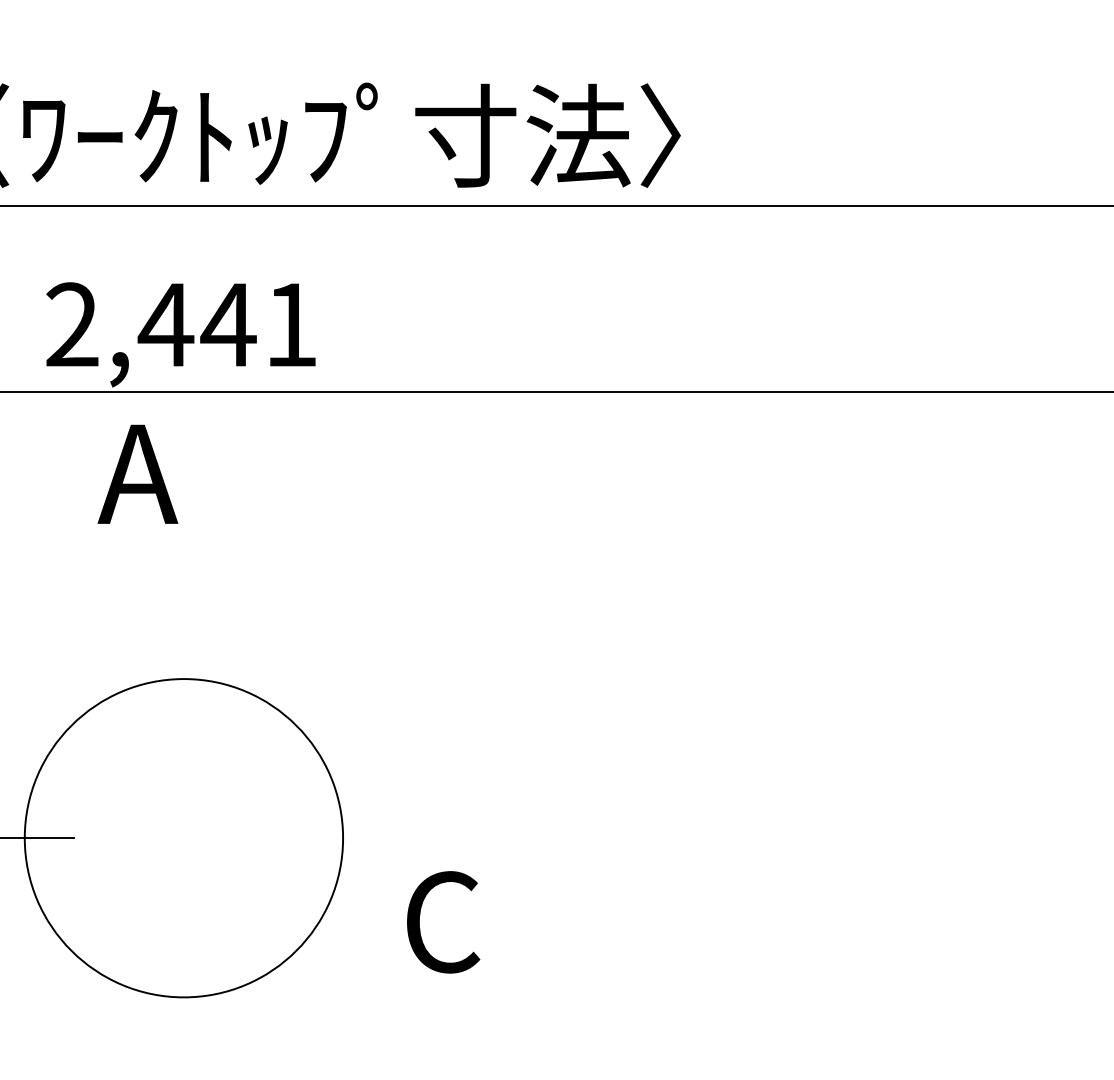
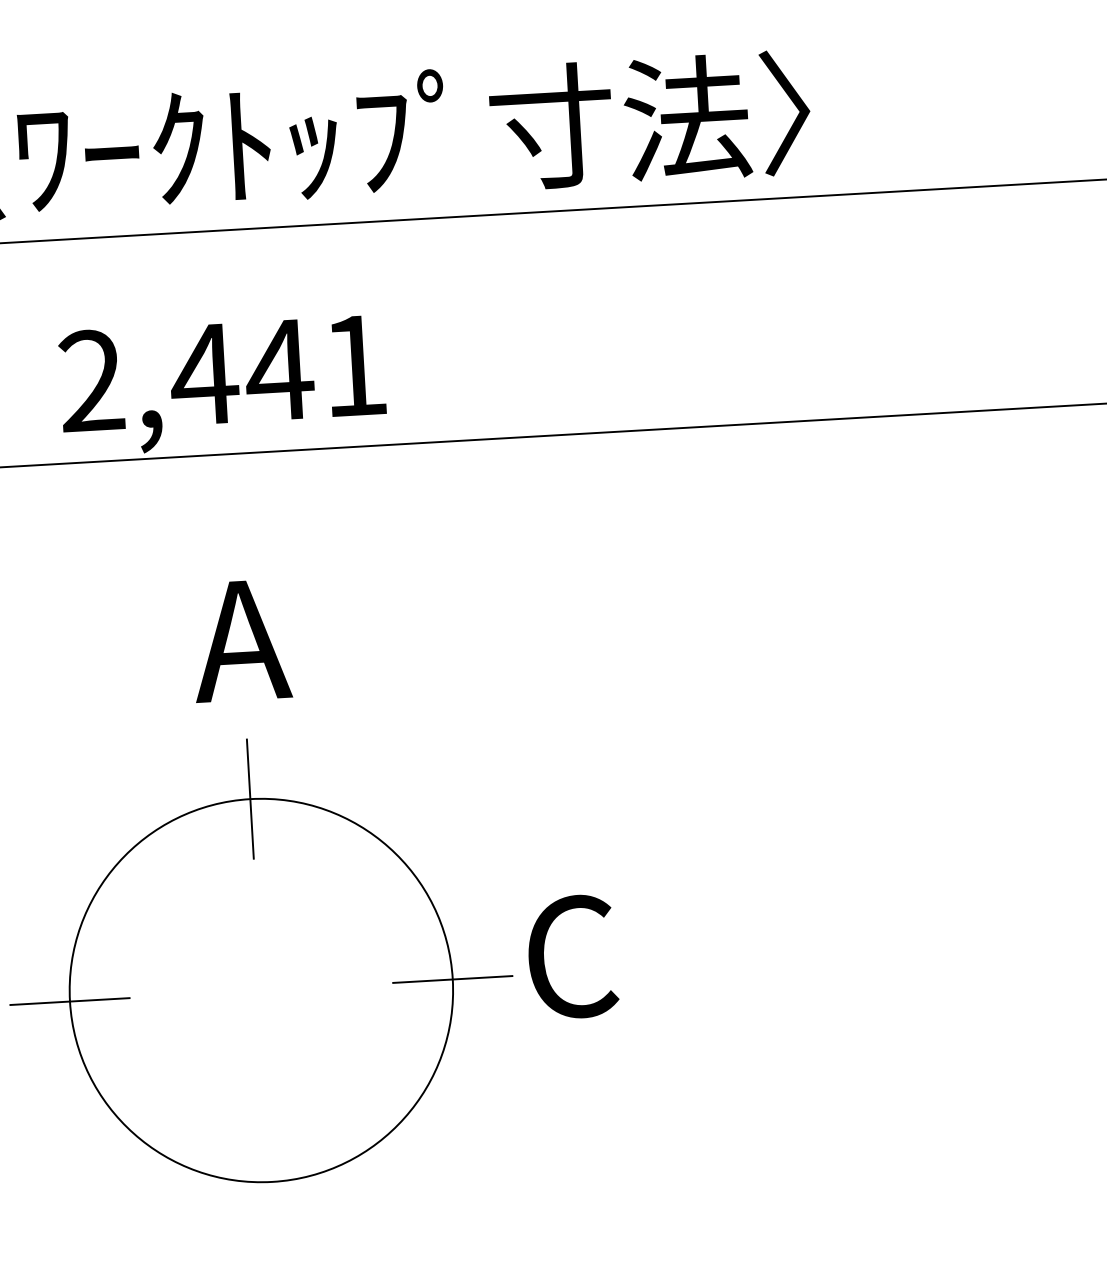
text: (137, 473) -> (240, 639), moved
line: (183, 678) -> (249, 798), added
line: (342, 838) -> (452, 979), added
text: (443, 922) -> (572, 957), moved

